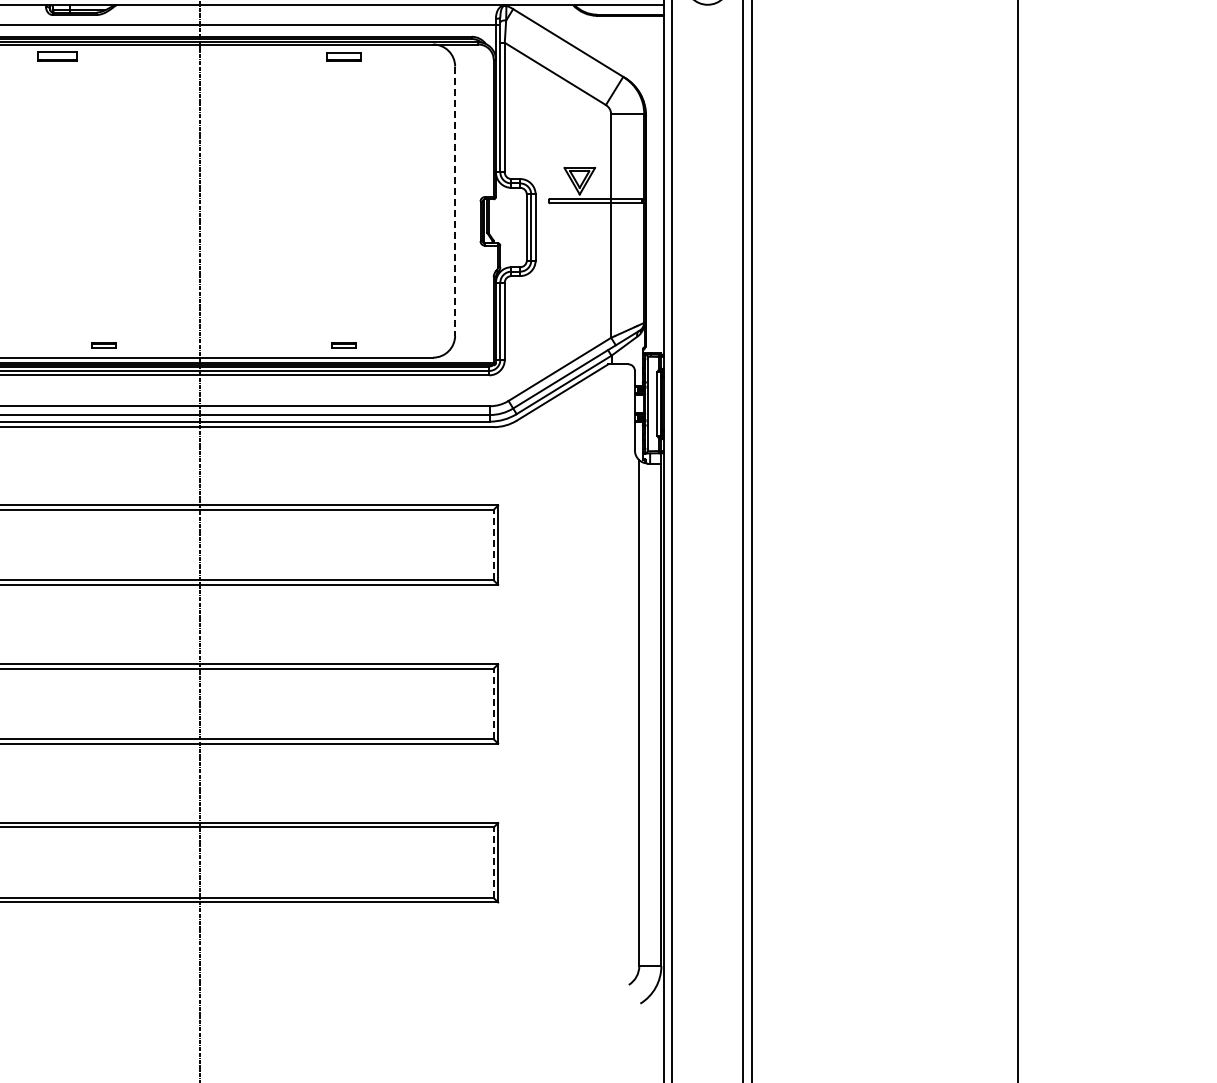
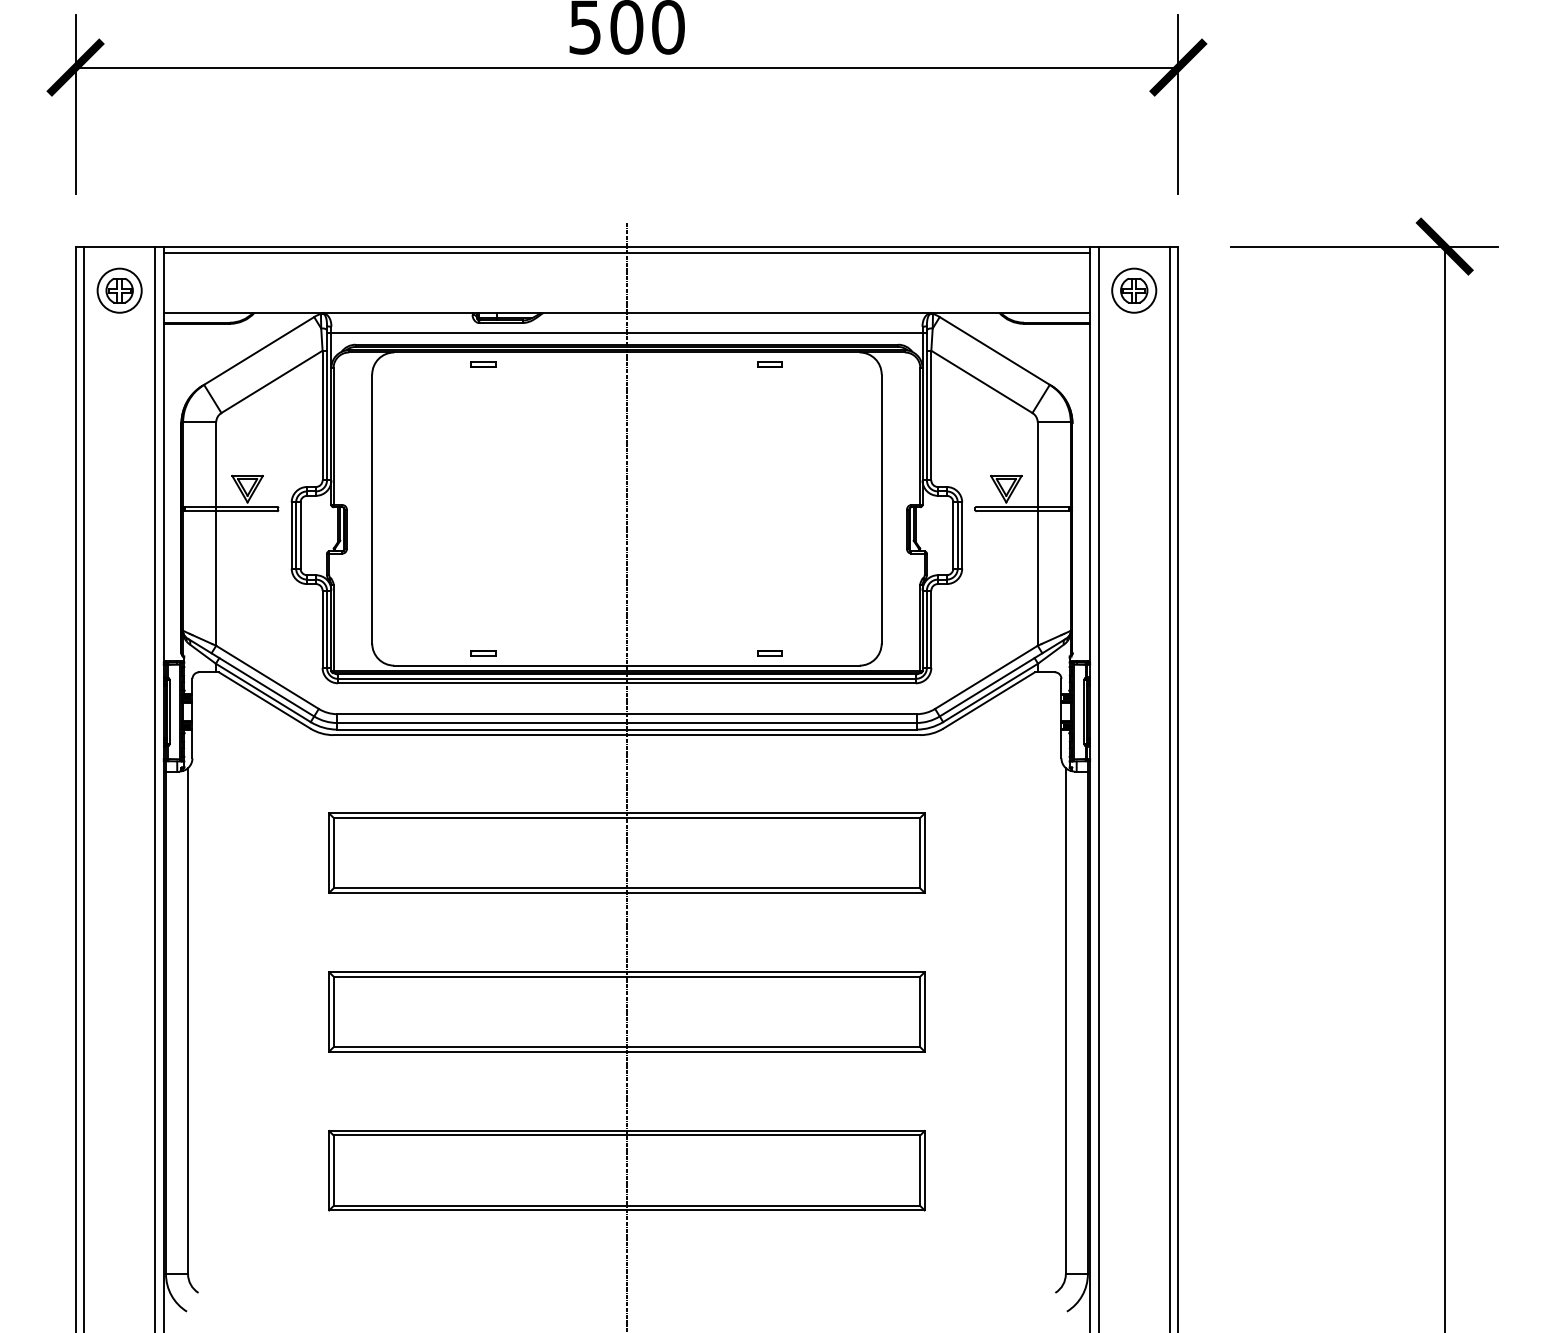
part: (56, 56) -> (483, 364), size x0.62
part: (342, 56) -> (769, 364), size x0.71
line: (454, 201) -> (881, 509), dashed -> solid
part: (103, 345) -> (483, 653), moved
line: (493, 544) -> (920, 852), dashed -> solid
line: (493, 703) -> (920, 1011), dashed -> solid
line: (493, 862) -> (920, 1170), dashed -> solid

